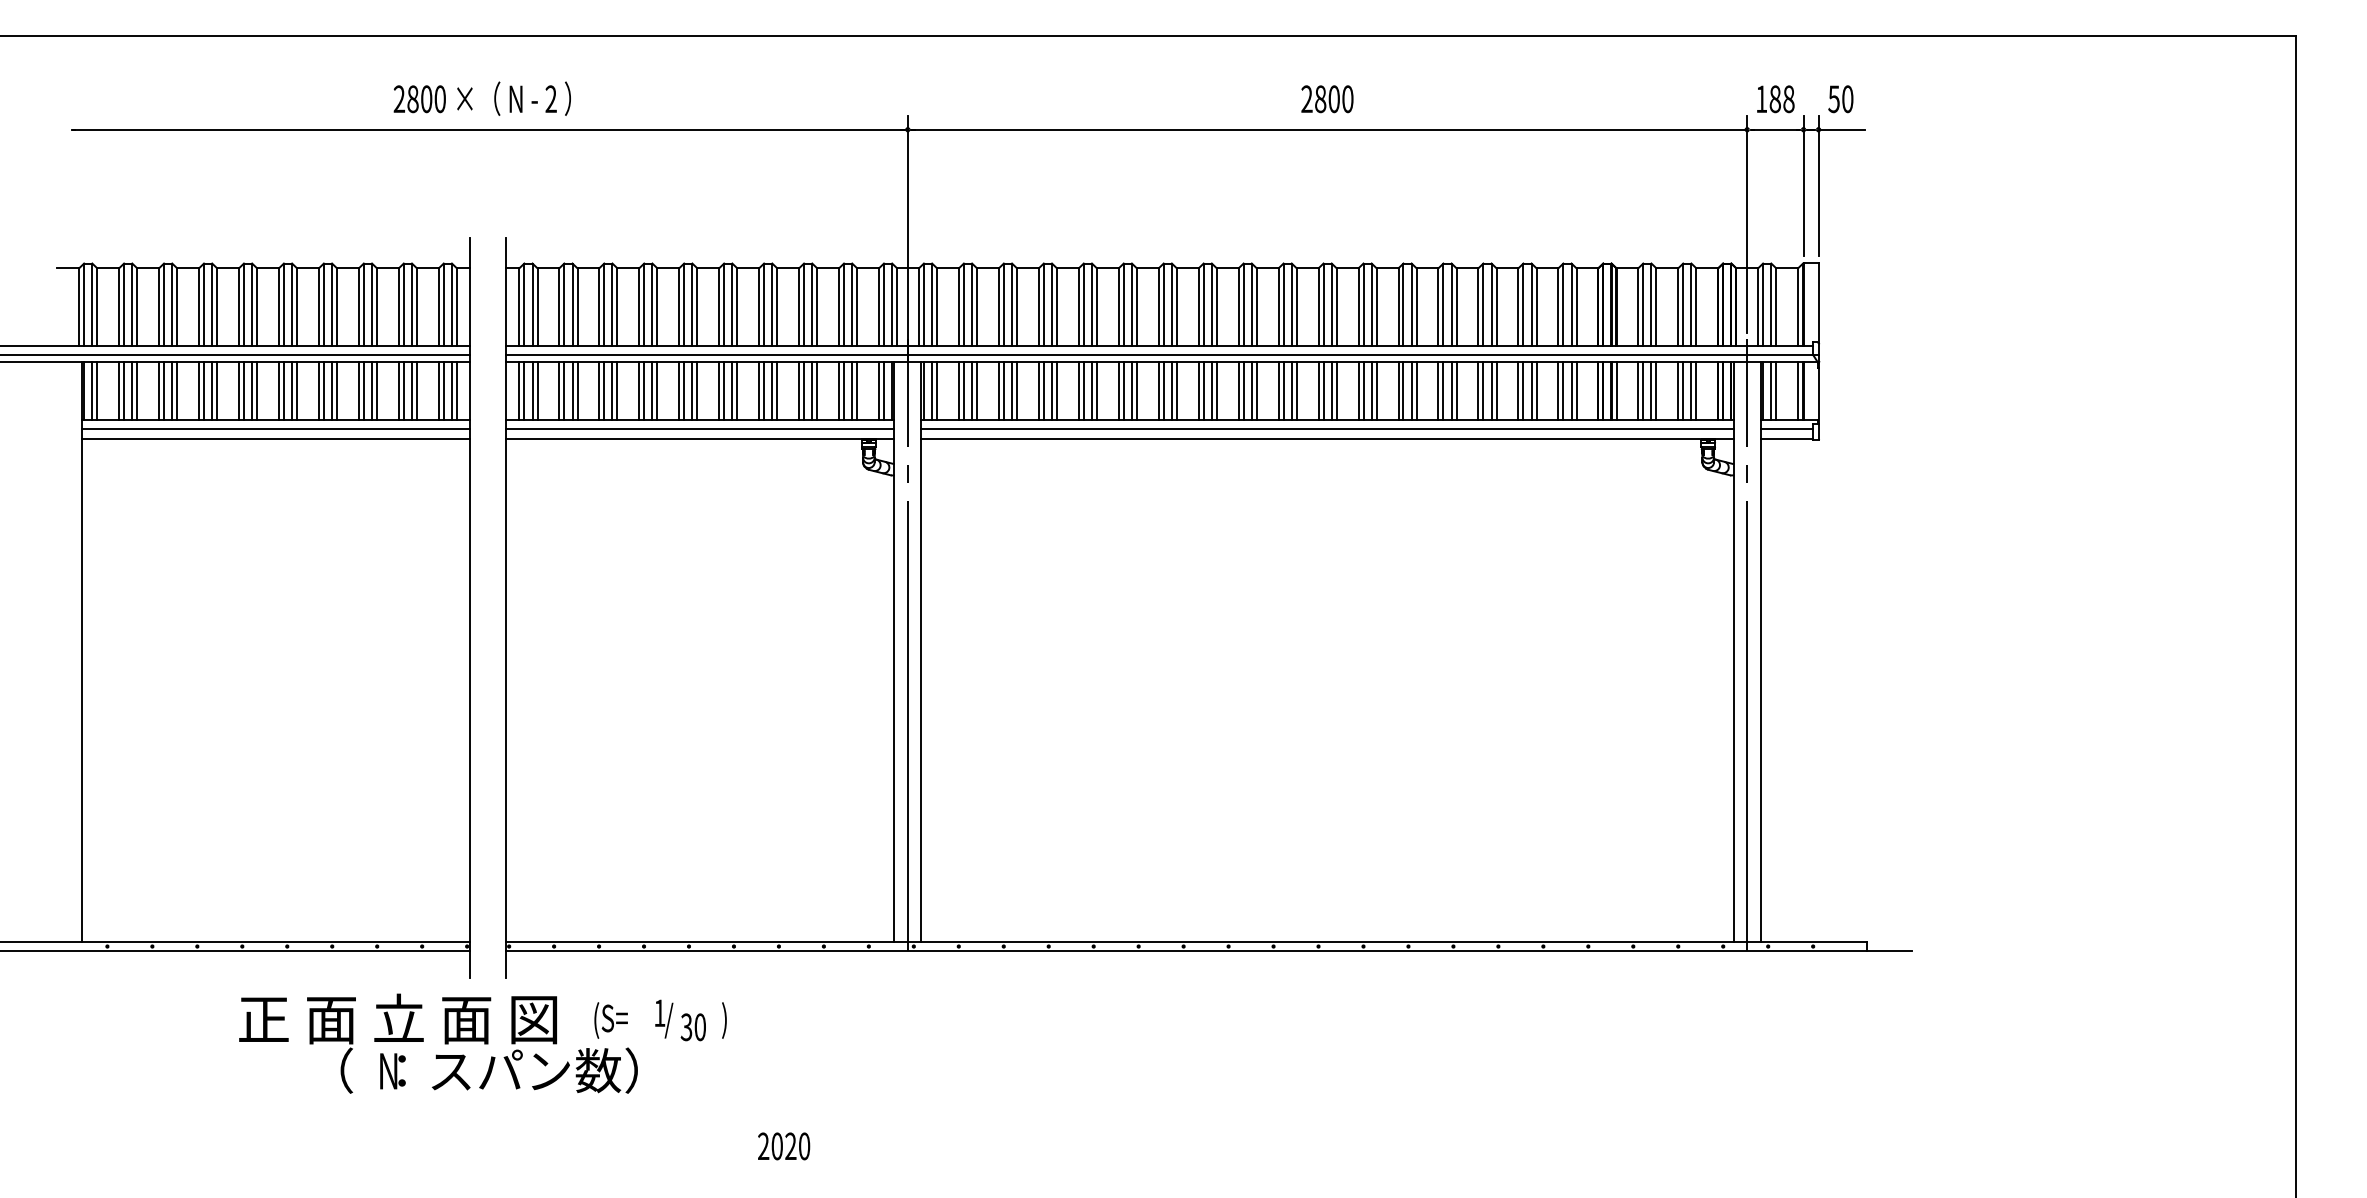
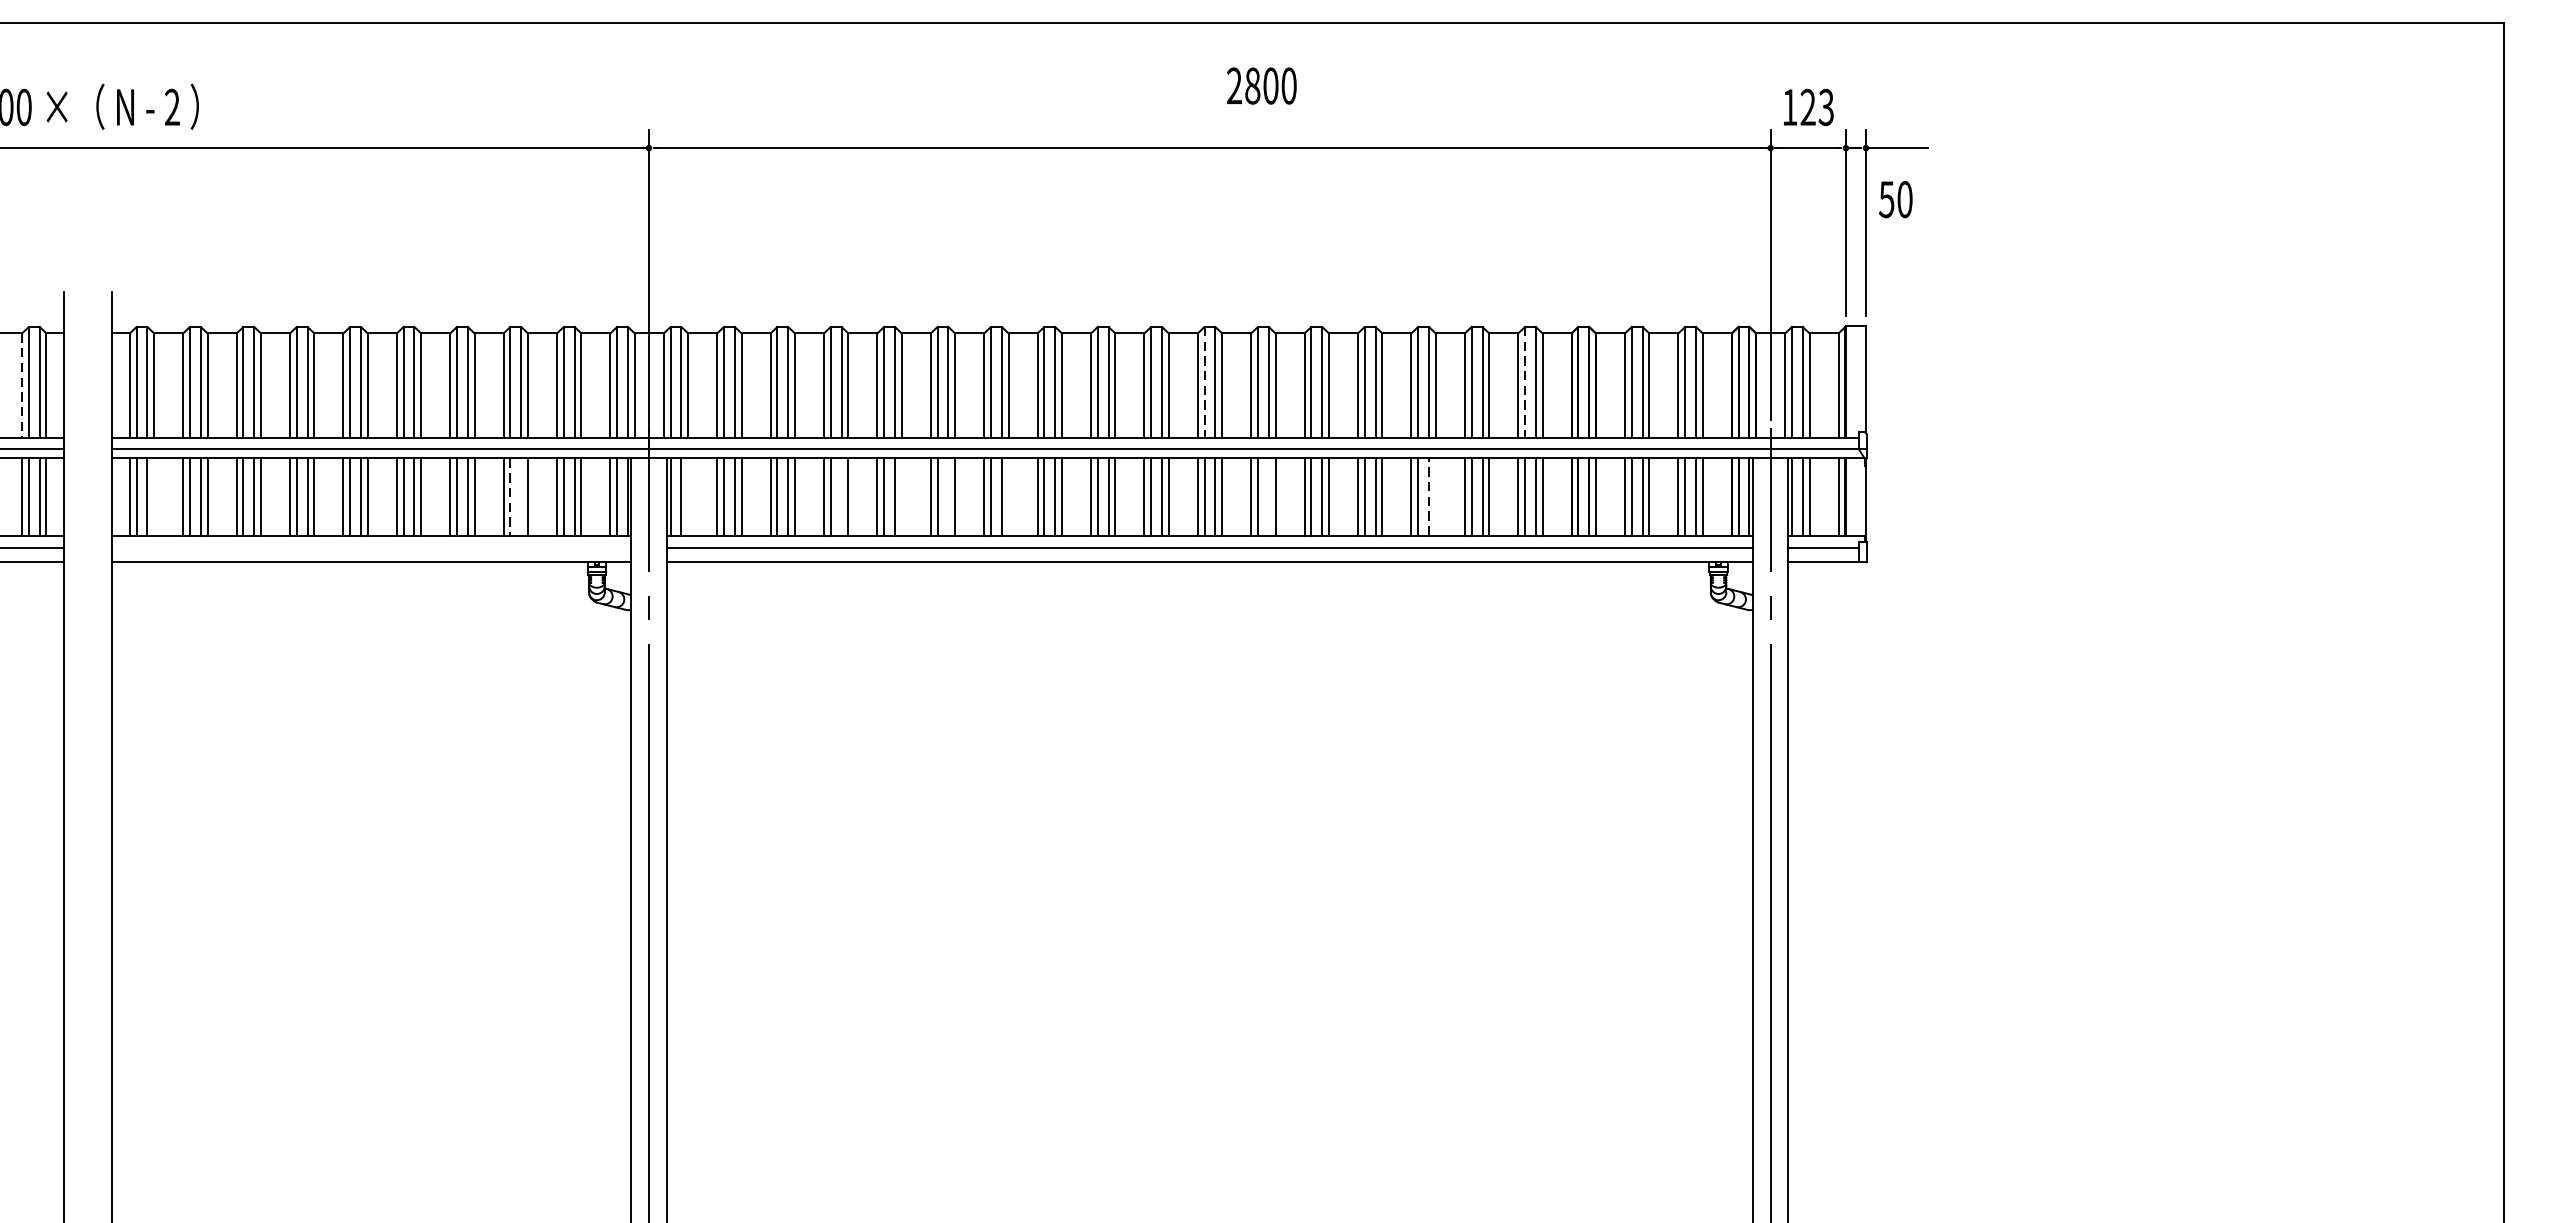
text: (1327, 99) -> (1261, 86), moved
text: (1781, 99) -> (1816, 107), 188 -> 123
text: (1840, 99) -> (1895, 199), moved
line: (1323, 305) -> (1204, 383), solid -> dashed
line: (1563, 305) -> (1525, 383), solid -> dashed
line: (438, 307) -> (21, 385), solid -> dashed
line: (537, 390) -> (154, 496), removed
line: (804, 390) -> (510, 496), solid -> dashed
line: (812, 390) -> (521, 496), removed
line: (937, 390) -> (688, 496), removed
line: (1052, 390) -> (842, 496), removed
line: (1096, 390) -> (901, 496), removed
line: (1131, 390) -> (947, 496), removed
line: (1176, 390) -> (1008, 496), removed
line: (1371, 390) -> (1268, 496), removed
line: (1491, 390) -> (1428, 496), solid -> dashed
line: (1496, 390) -> (1435, 496), removed
line: (700, 428) -> (371, 547), removed

